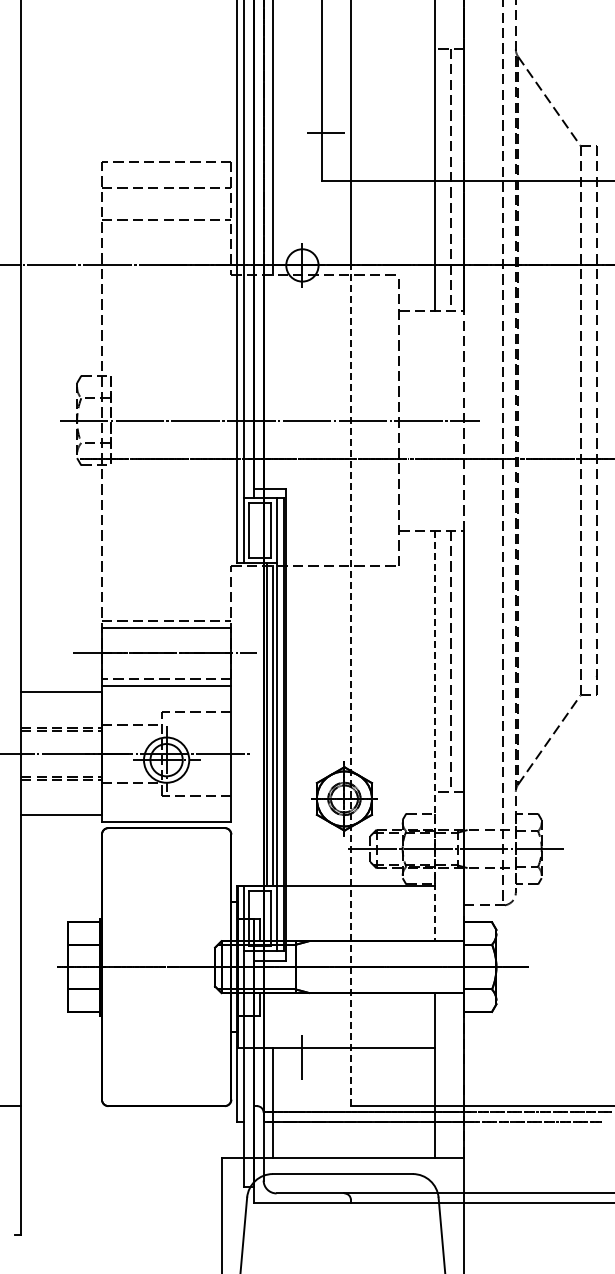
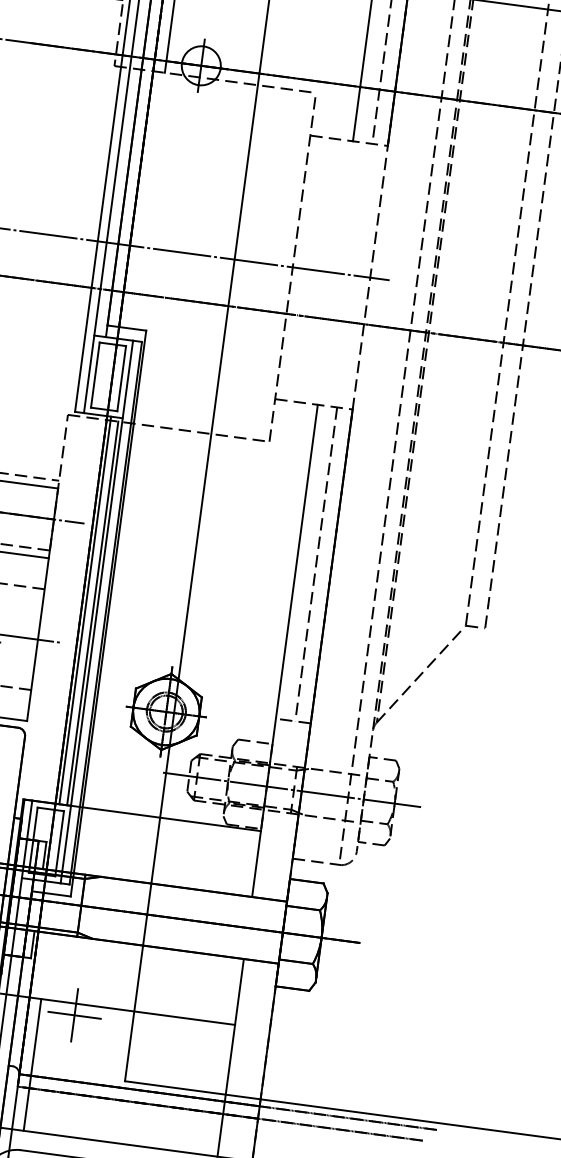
line: (350, 685) -> (191, 576), dashed -> solid
line: (435, 736) -> (285, 651), dashed -> solid
line: (302, 1057) -> (74, 1015), added

